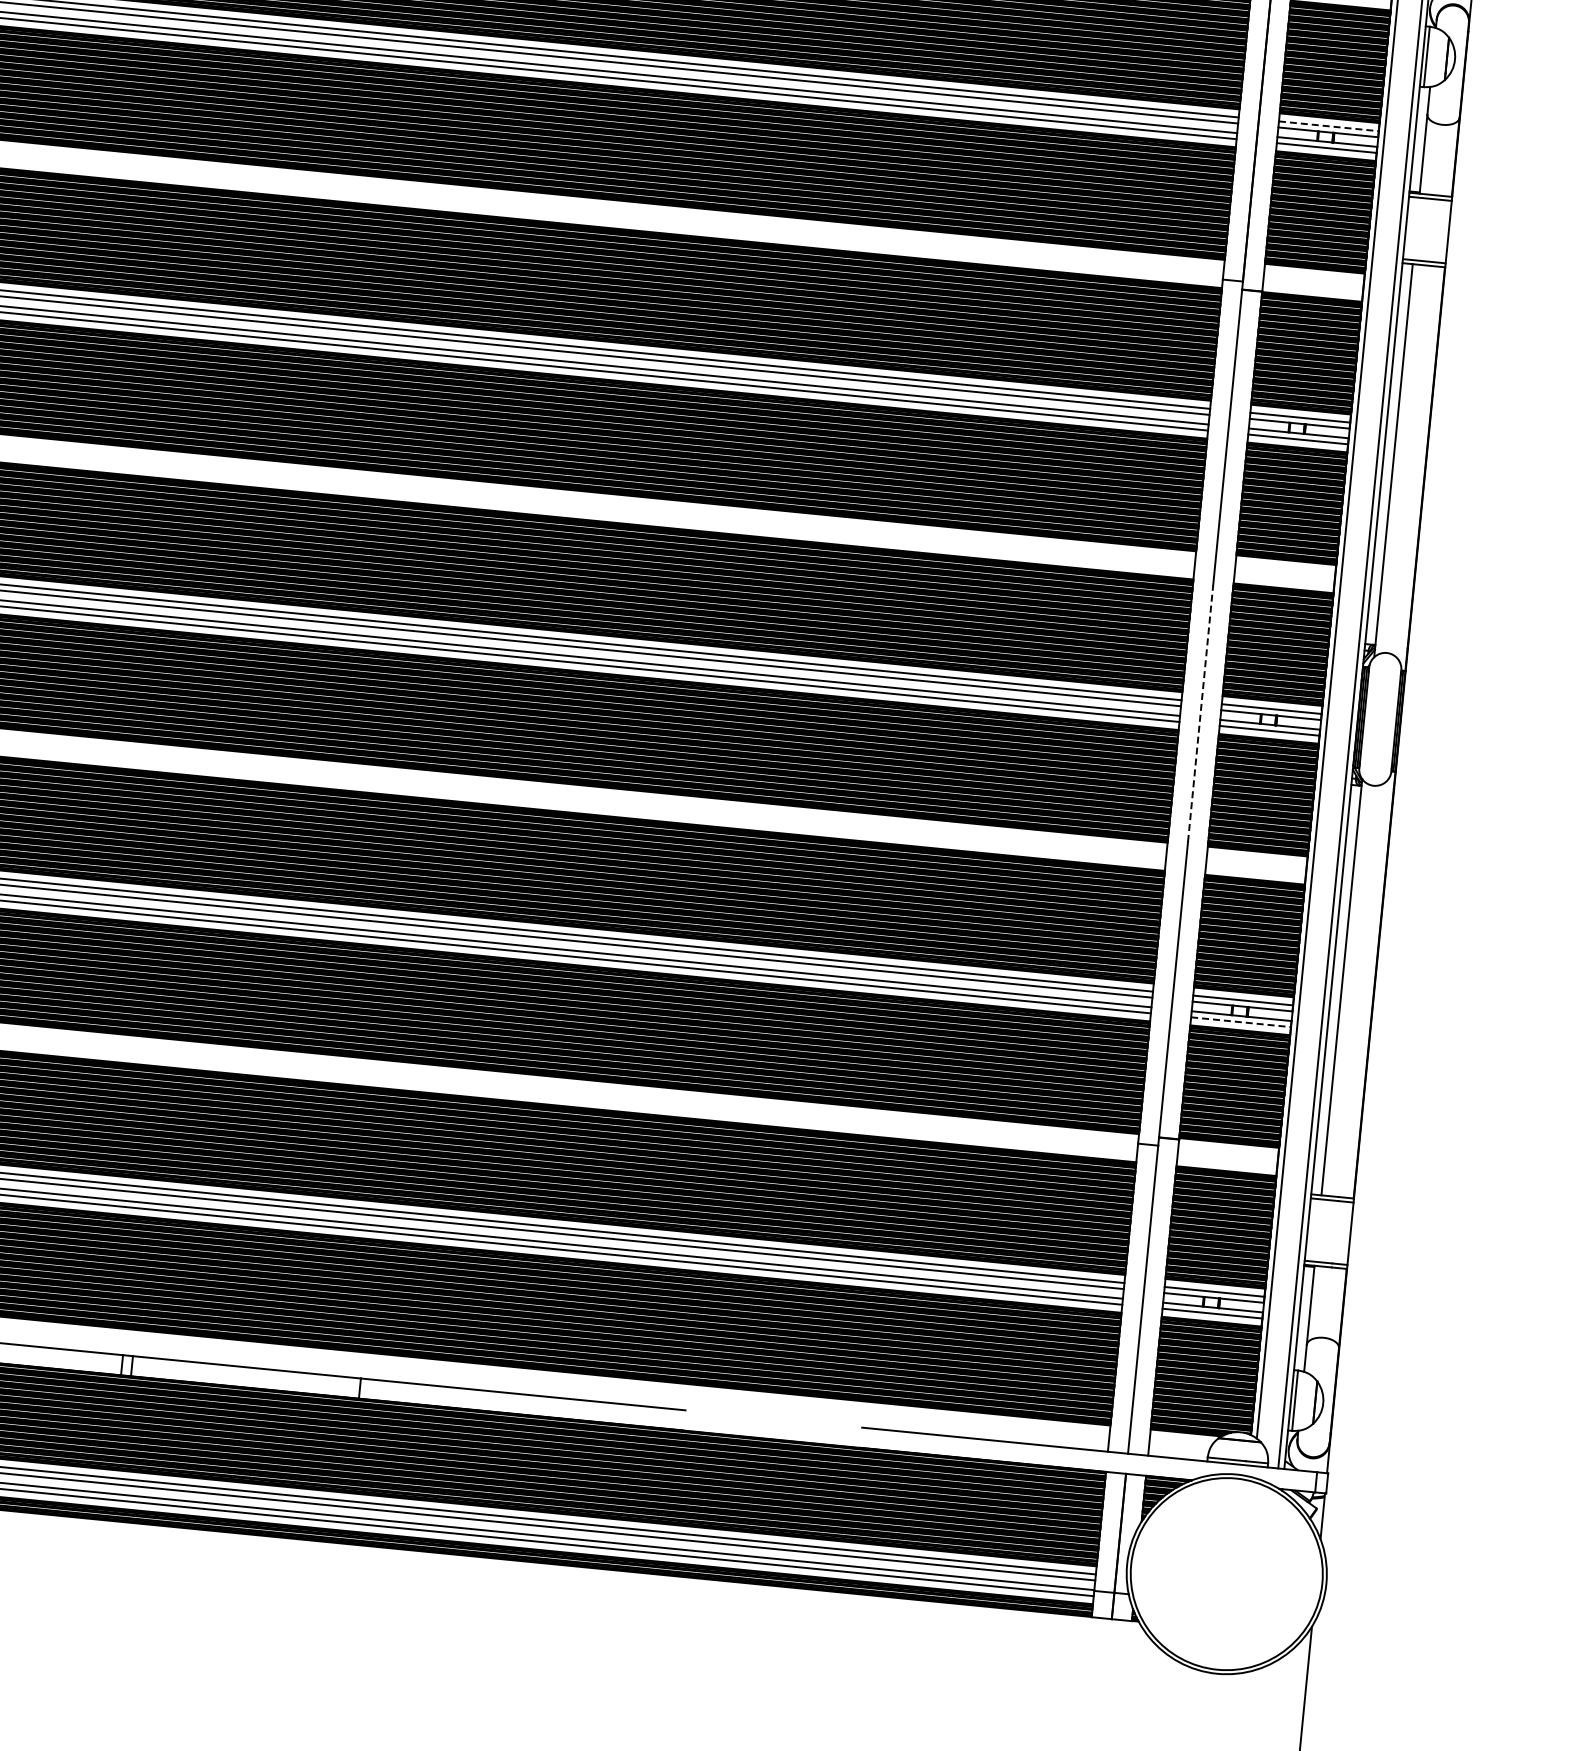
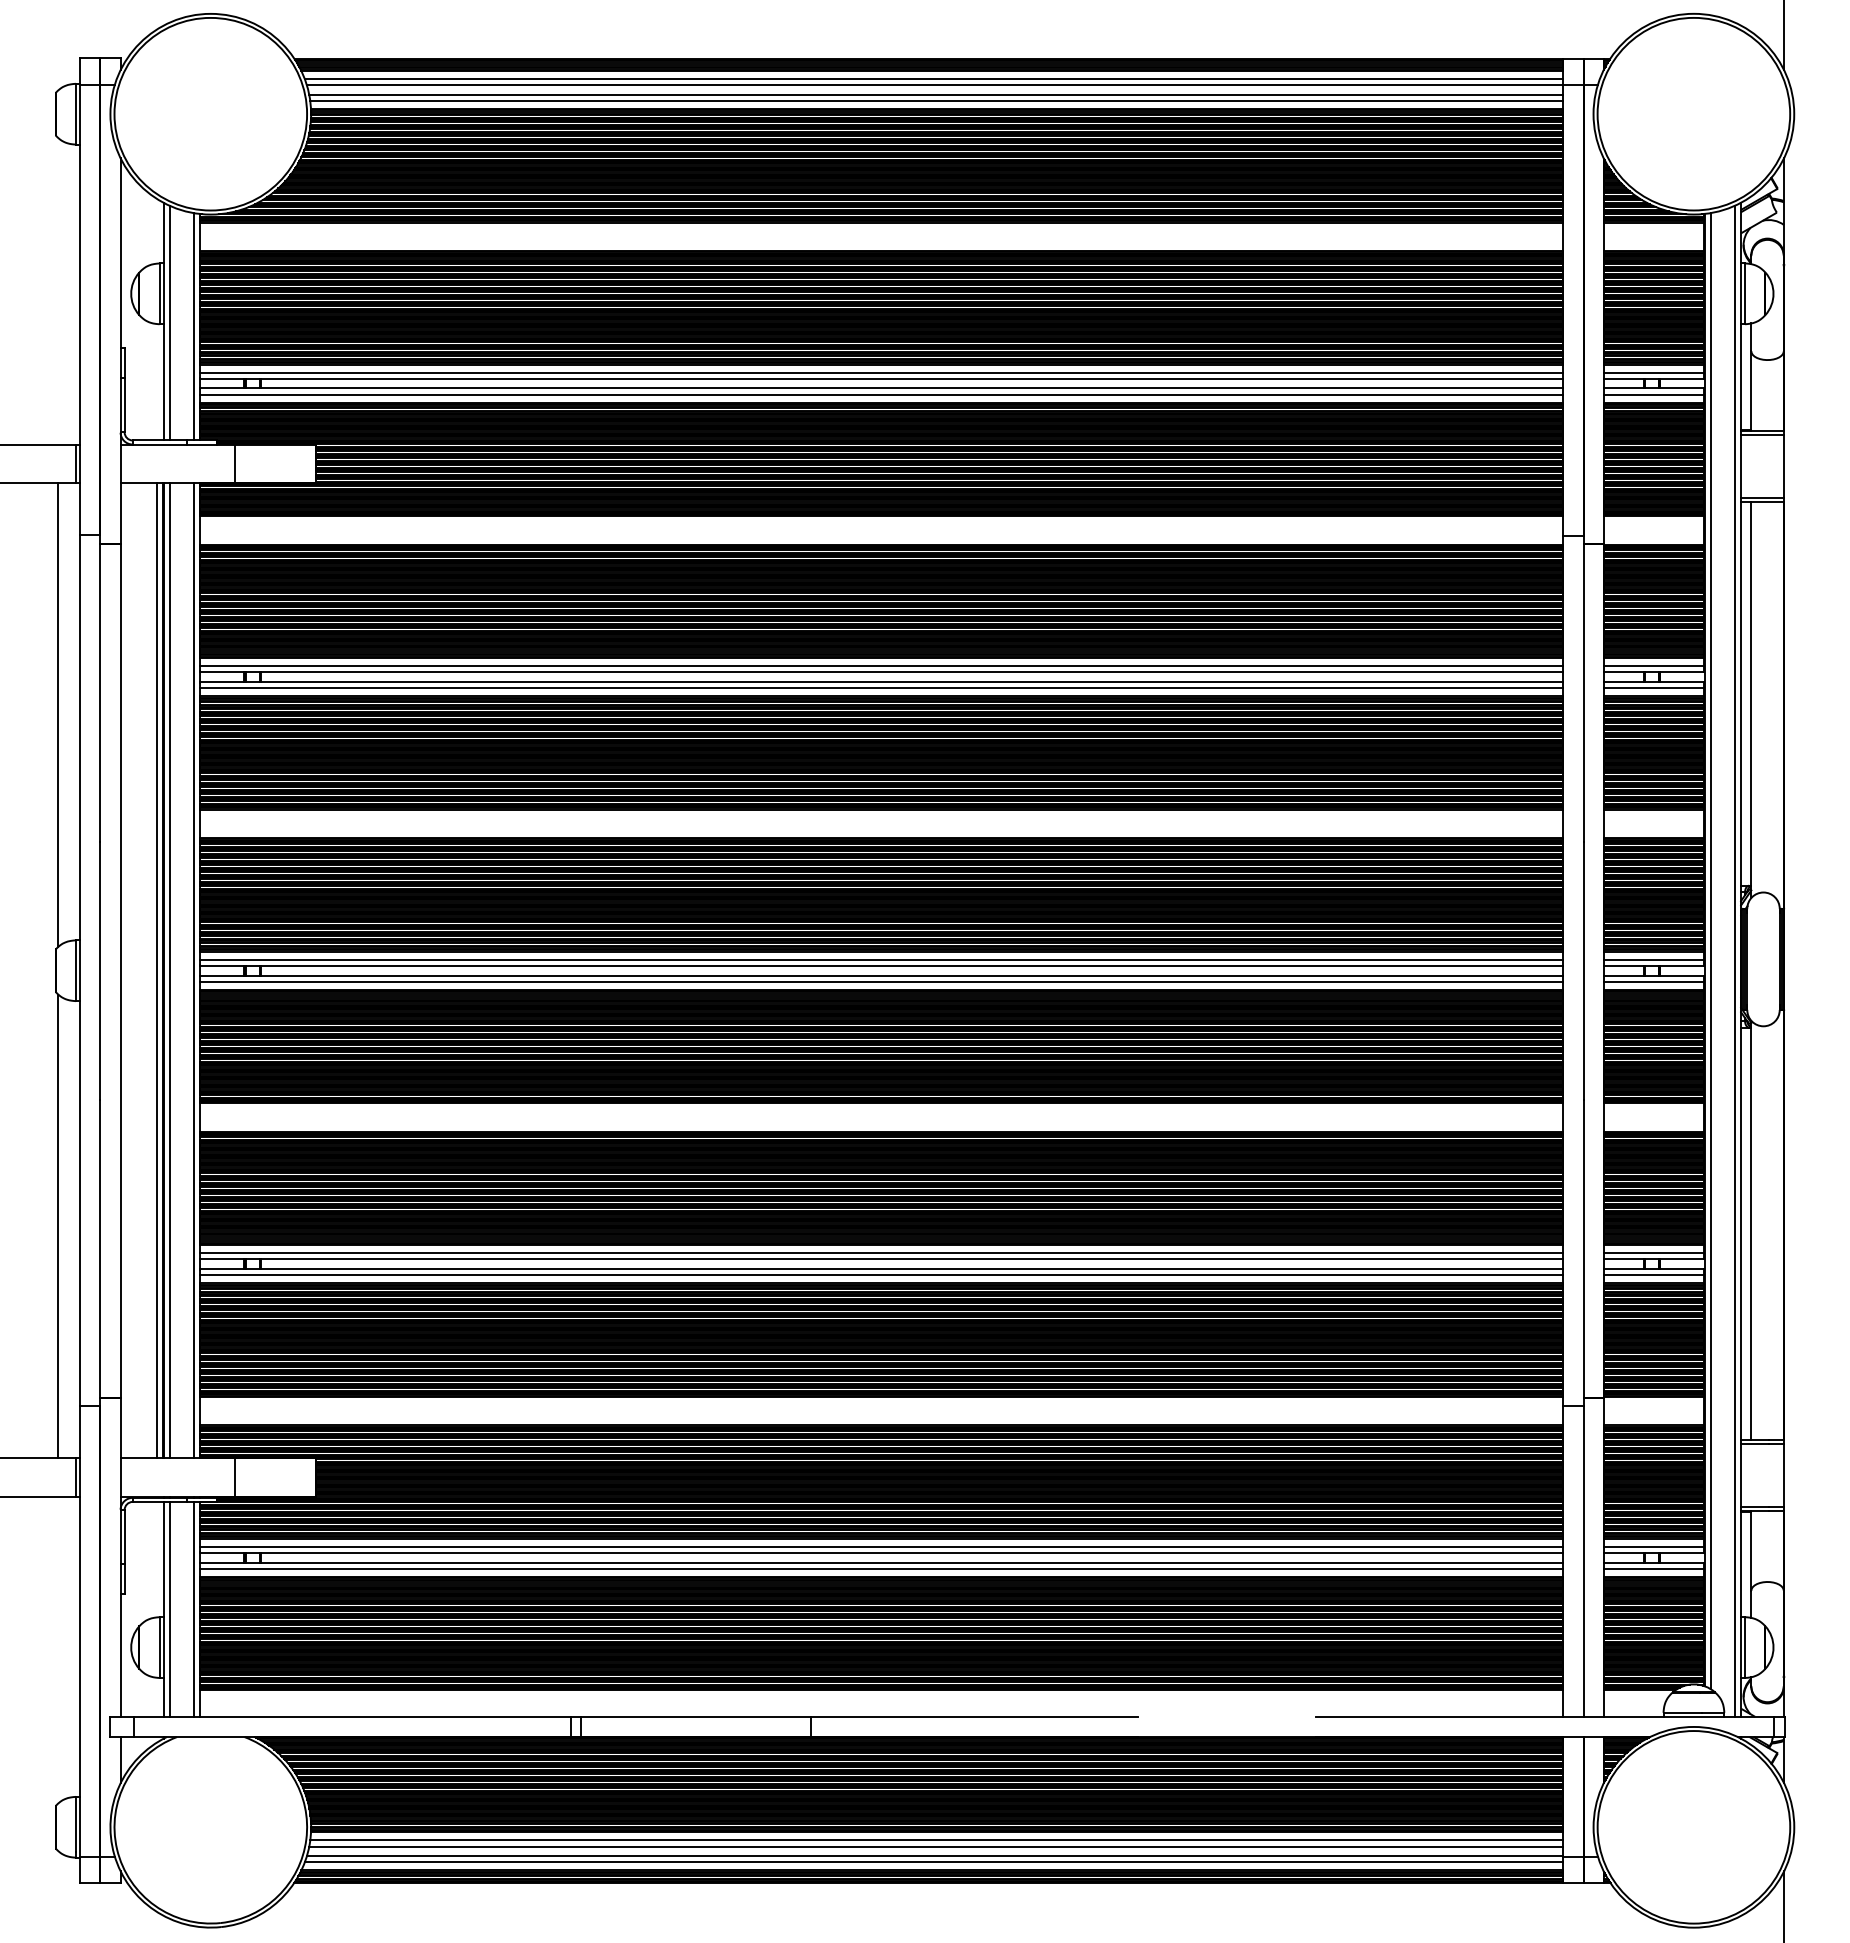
line: (1329, 126) -> (1654, 372), dashed -> solid
line: (1200, 712) -> (1583, 970), dashed -> solid
line: (1241, 1022) -> (1654, 1275), dashed -> solid

